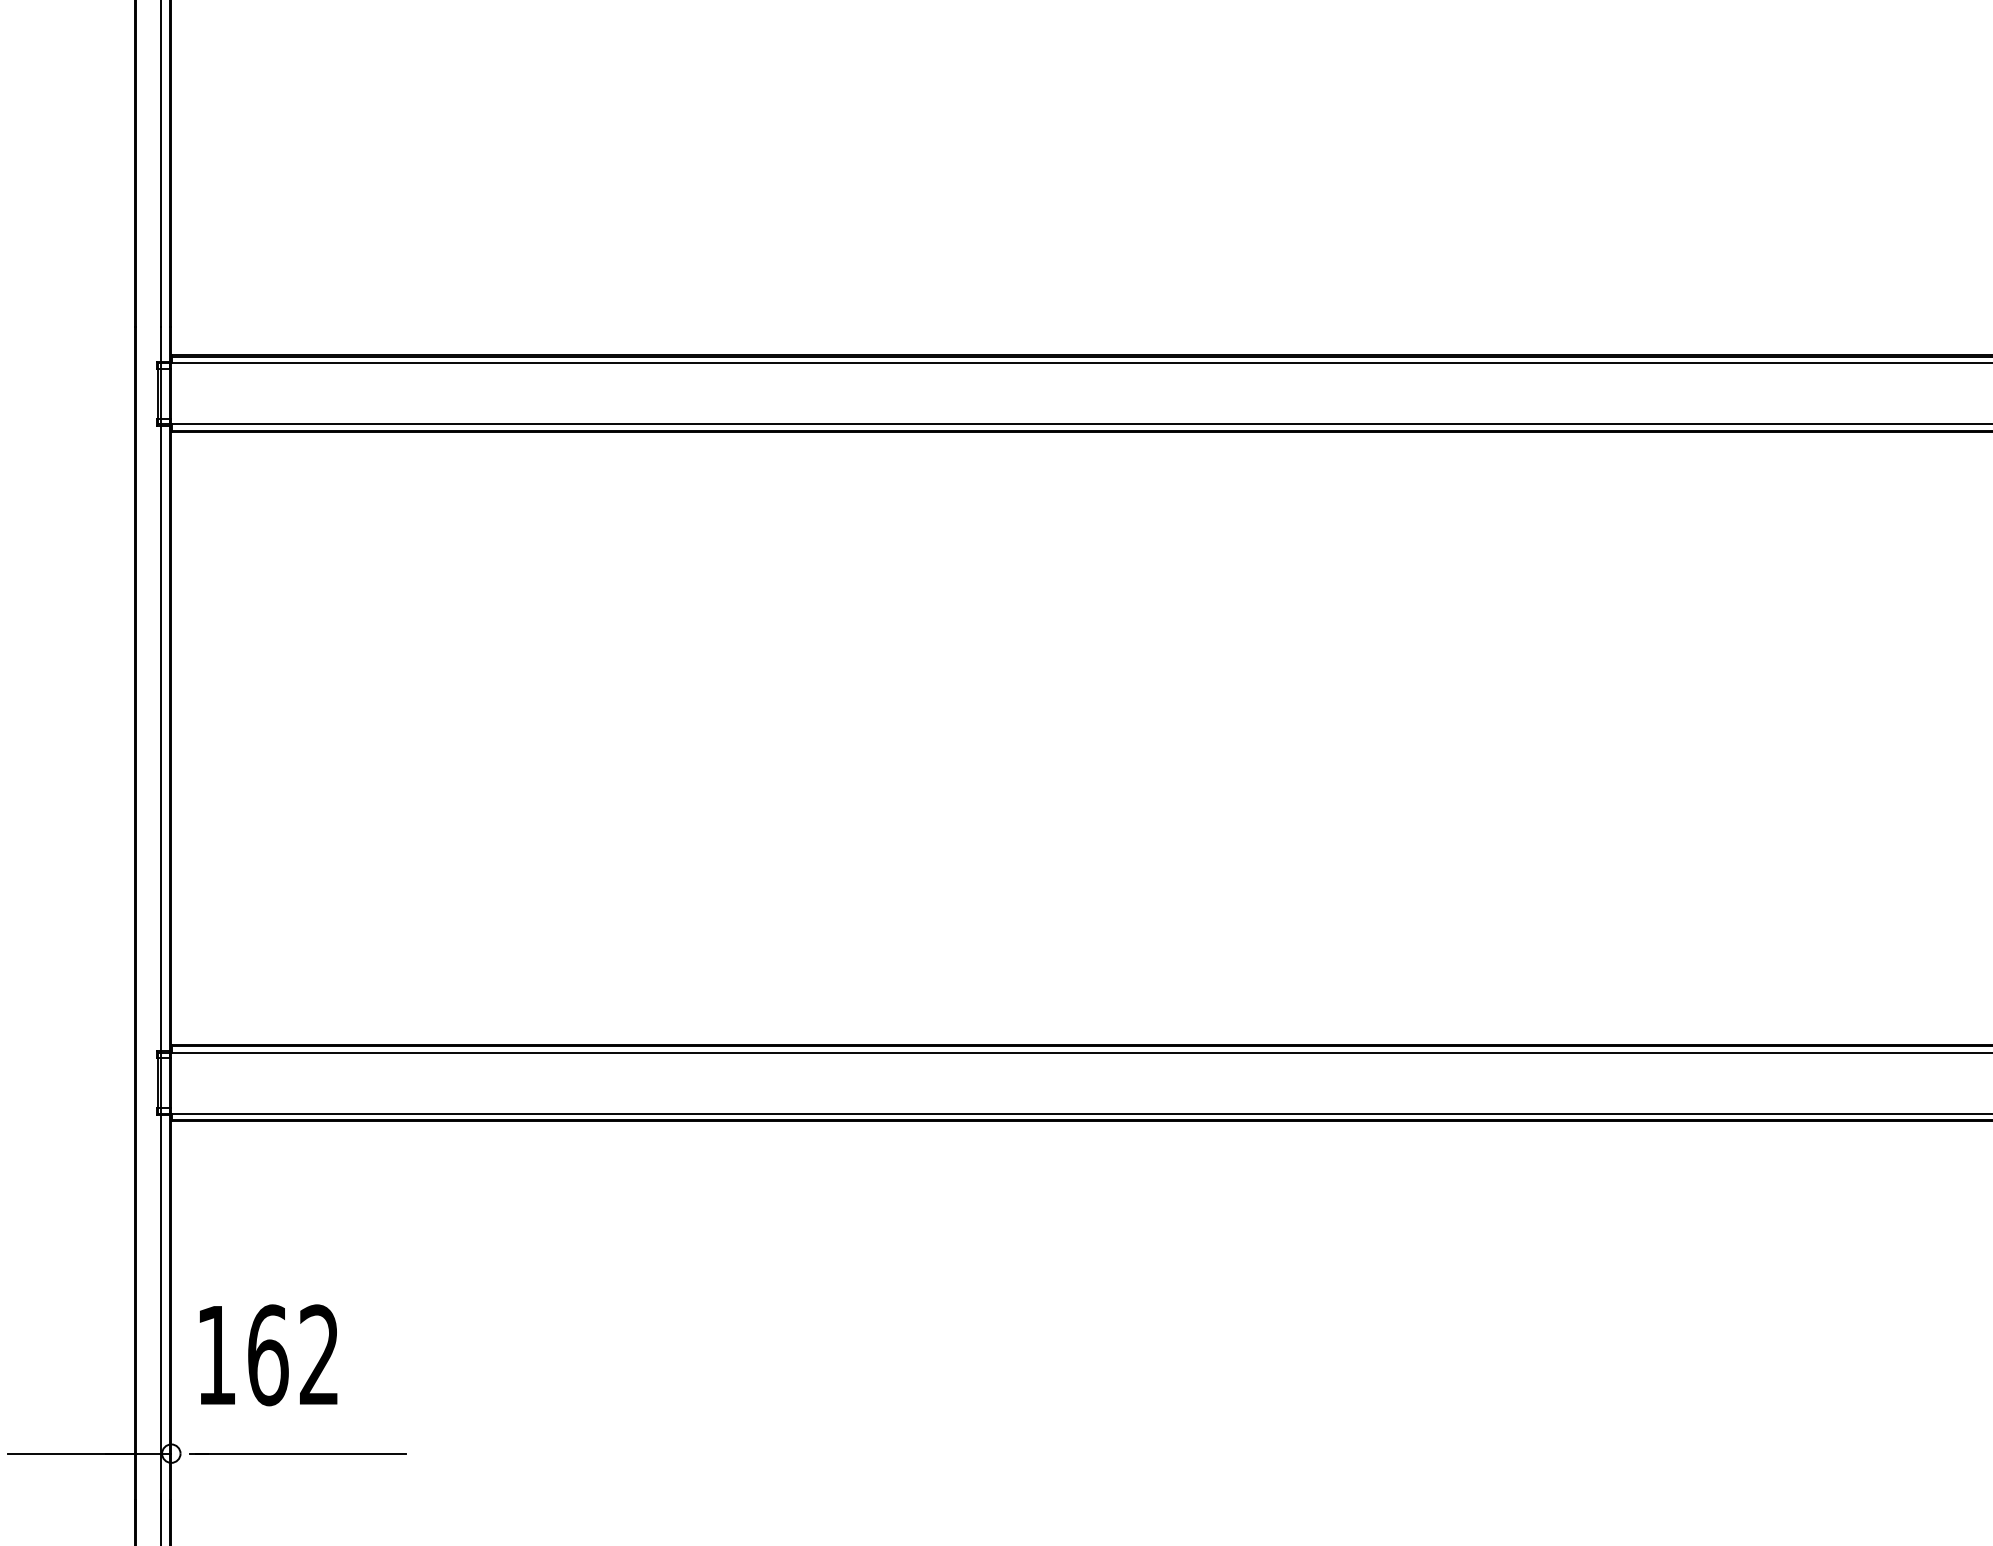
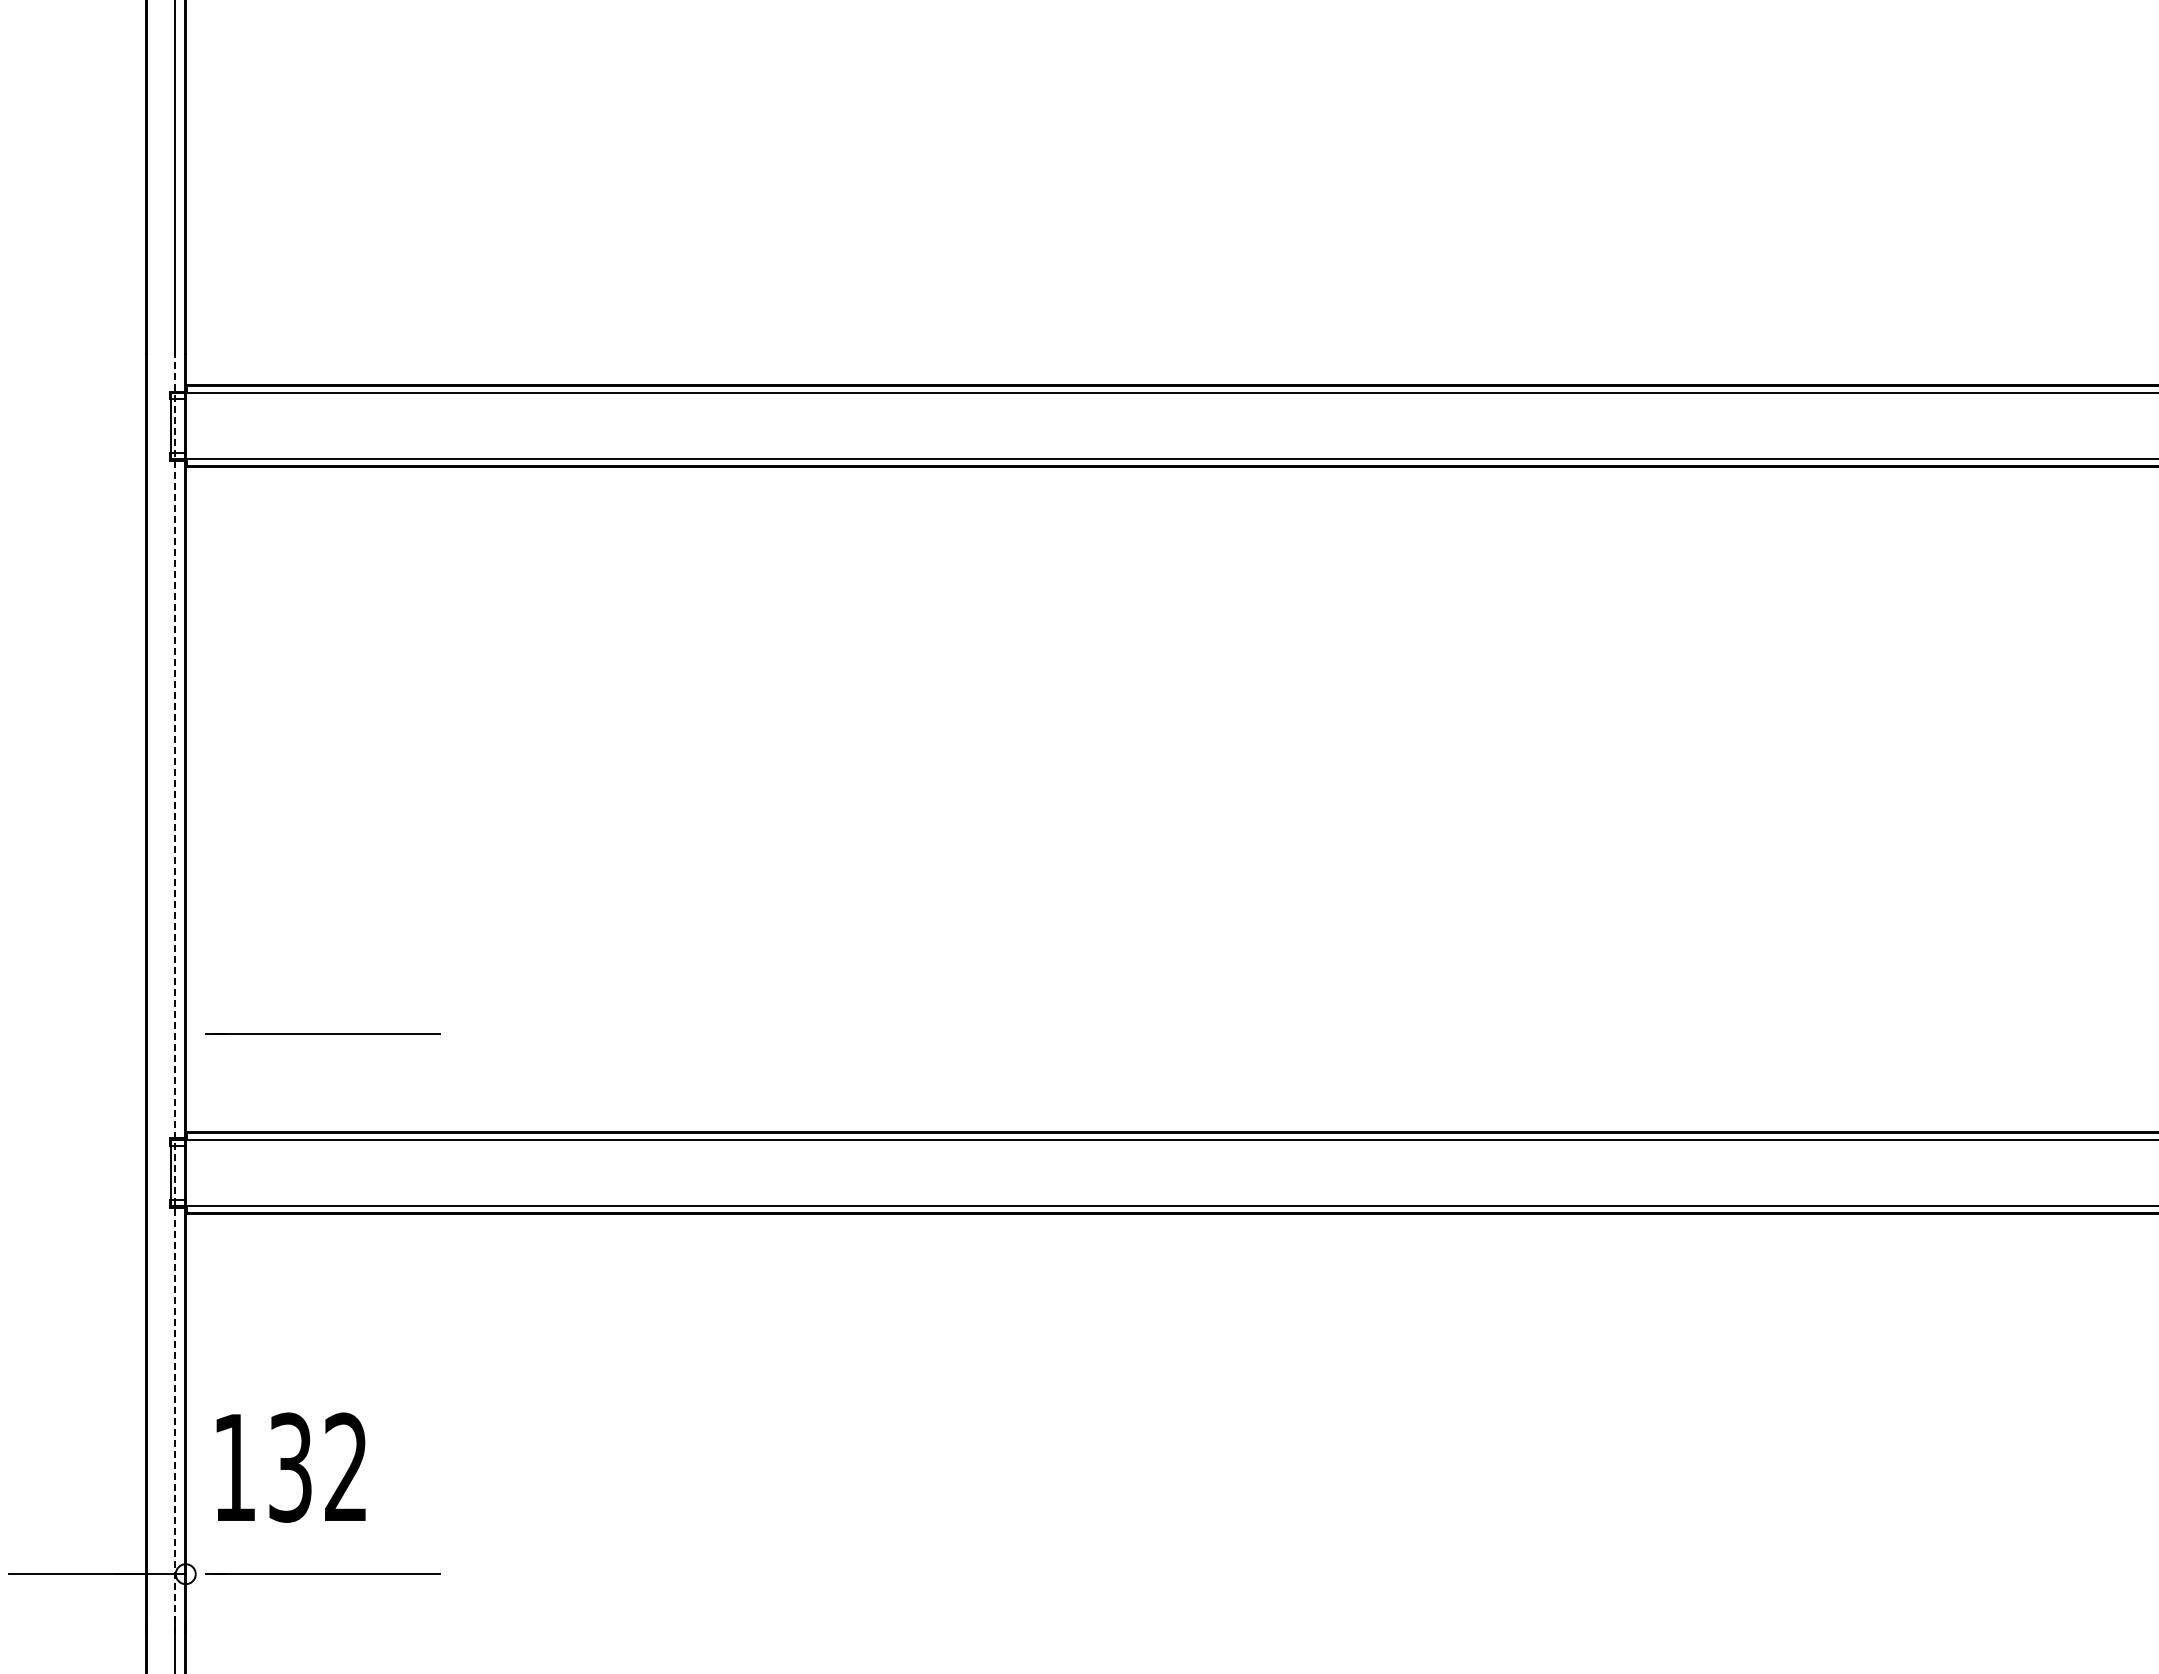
line: (161, 917) -> (175, 993), solid -> dashed
line: (297, 954) -> (322, 1033), added
text: (268, 1355) -> (291, 1467), 162 -> 132

